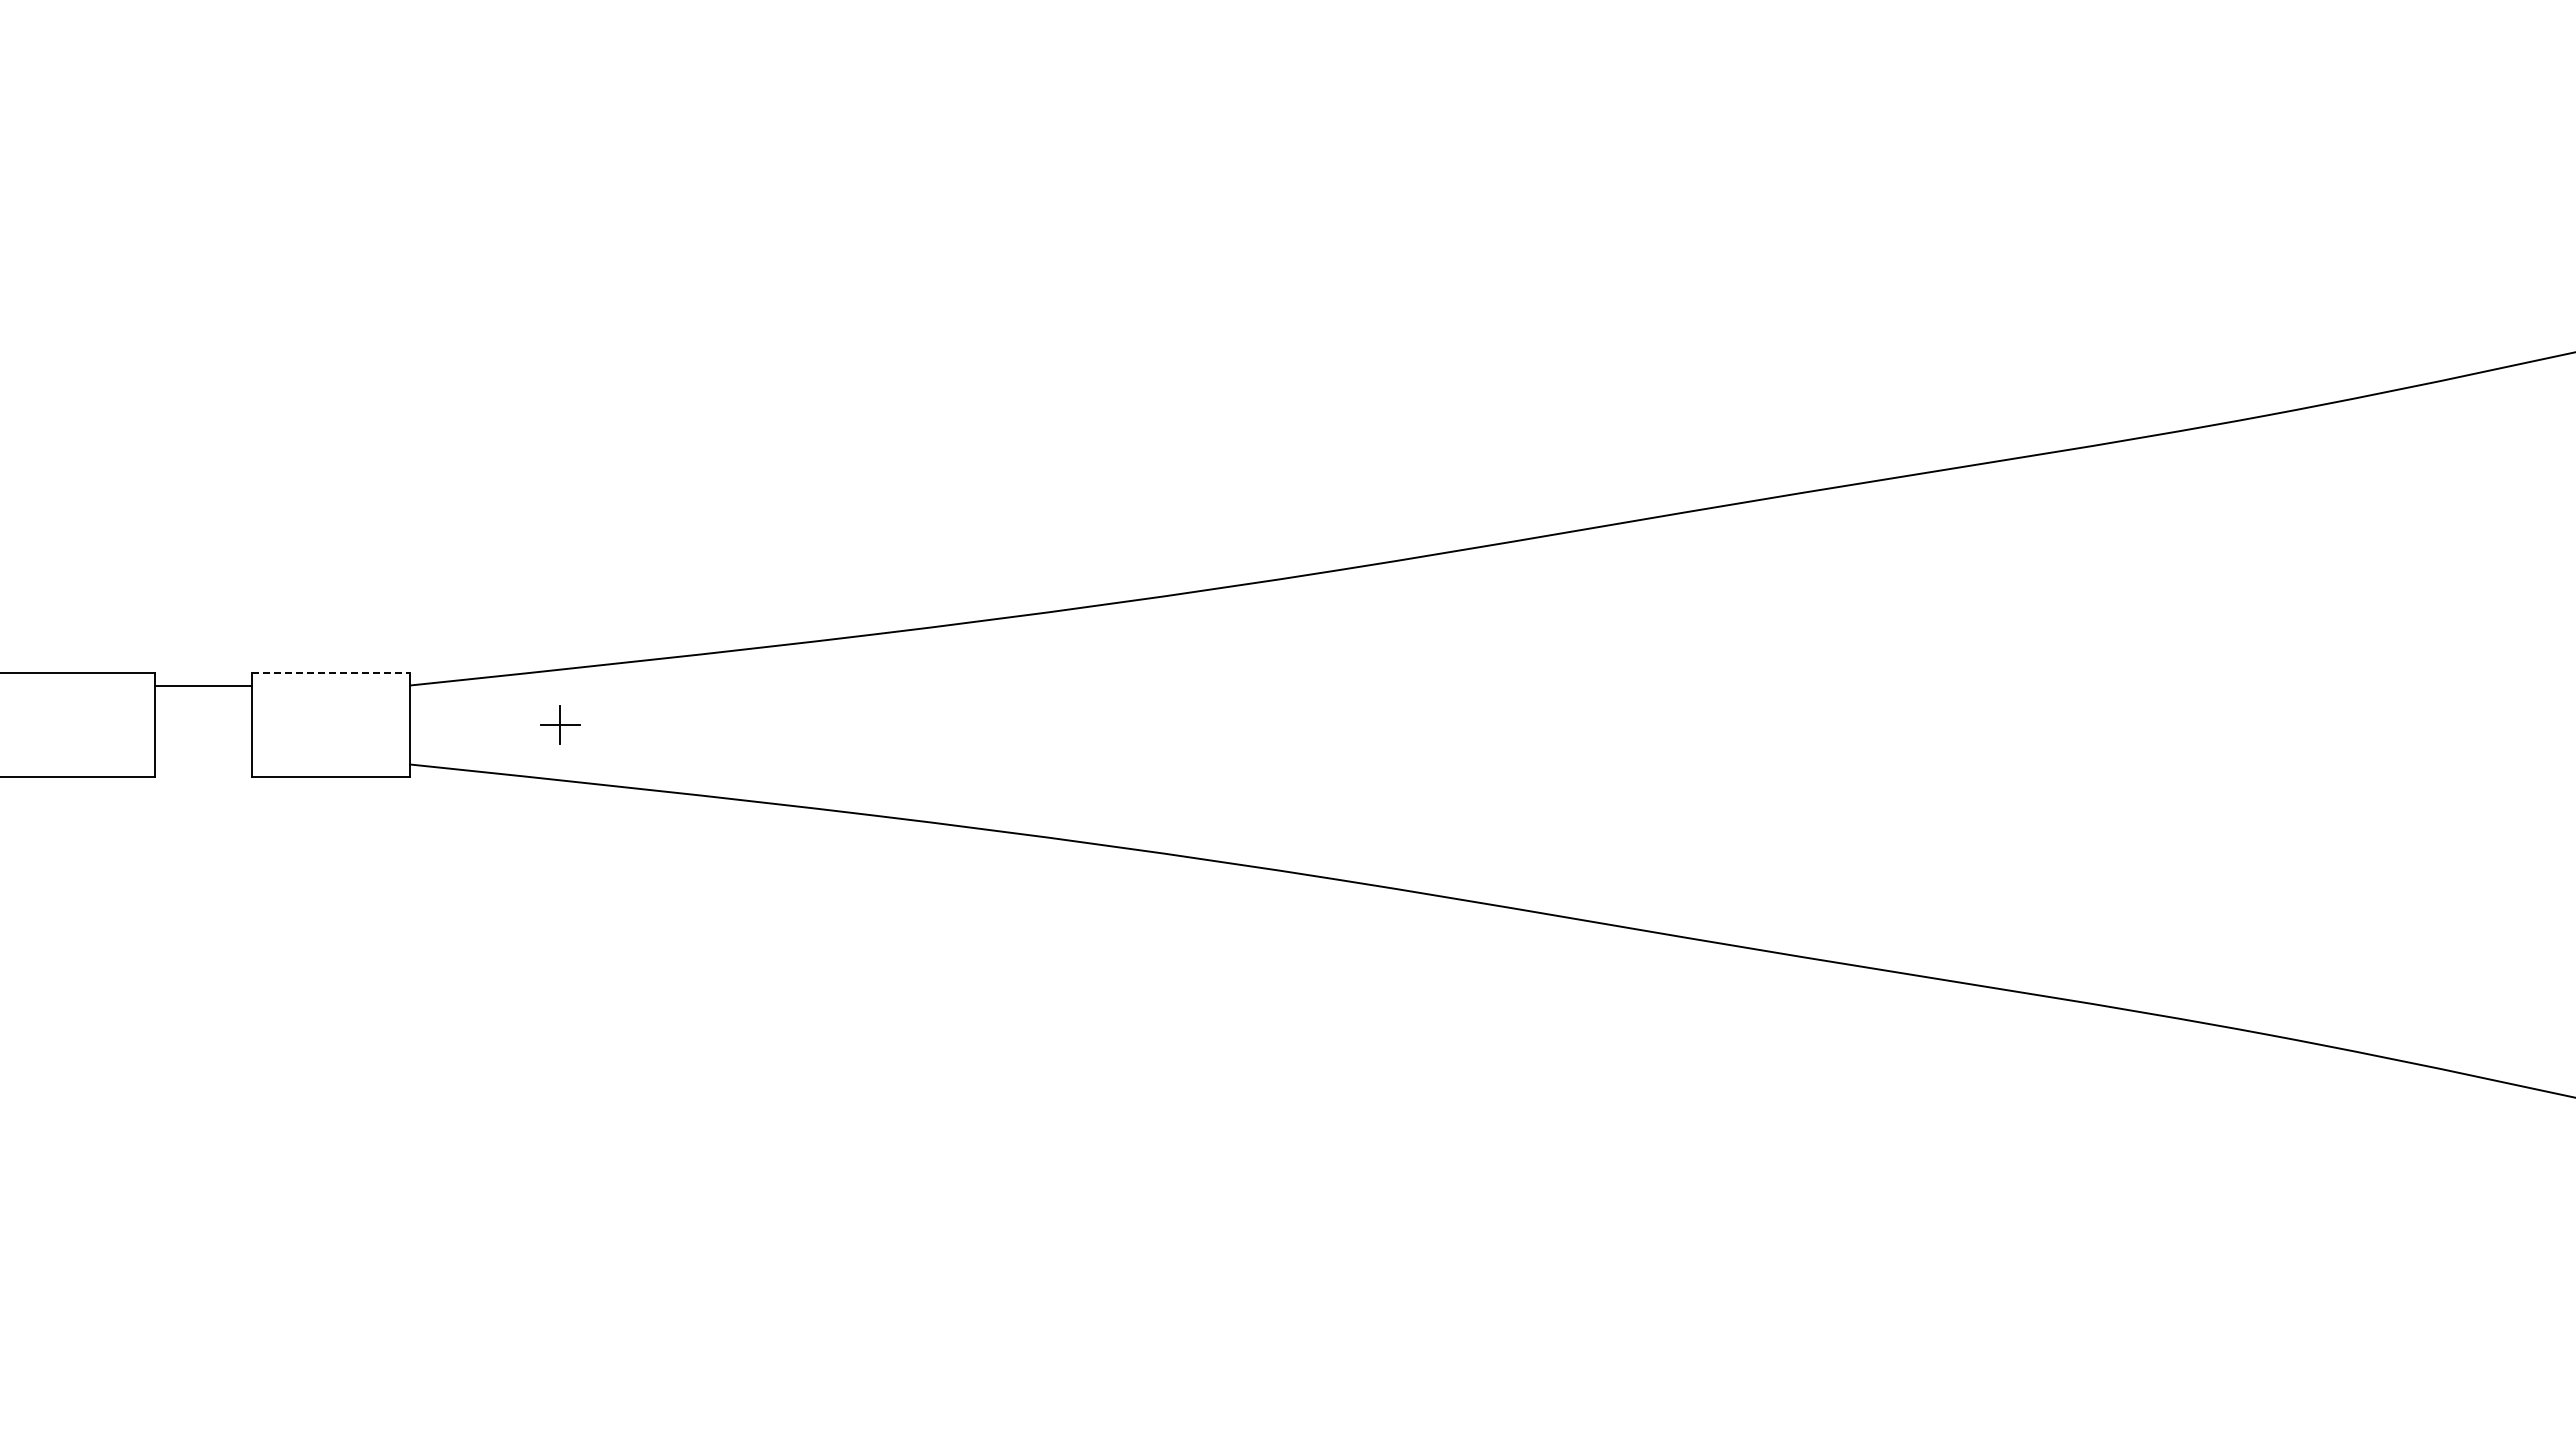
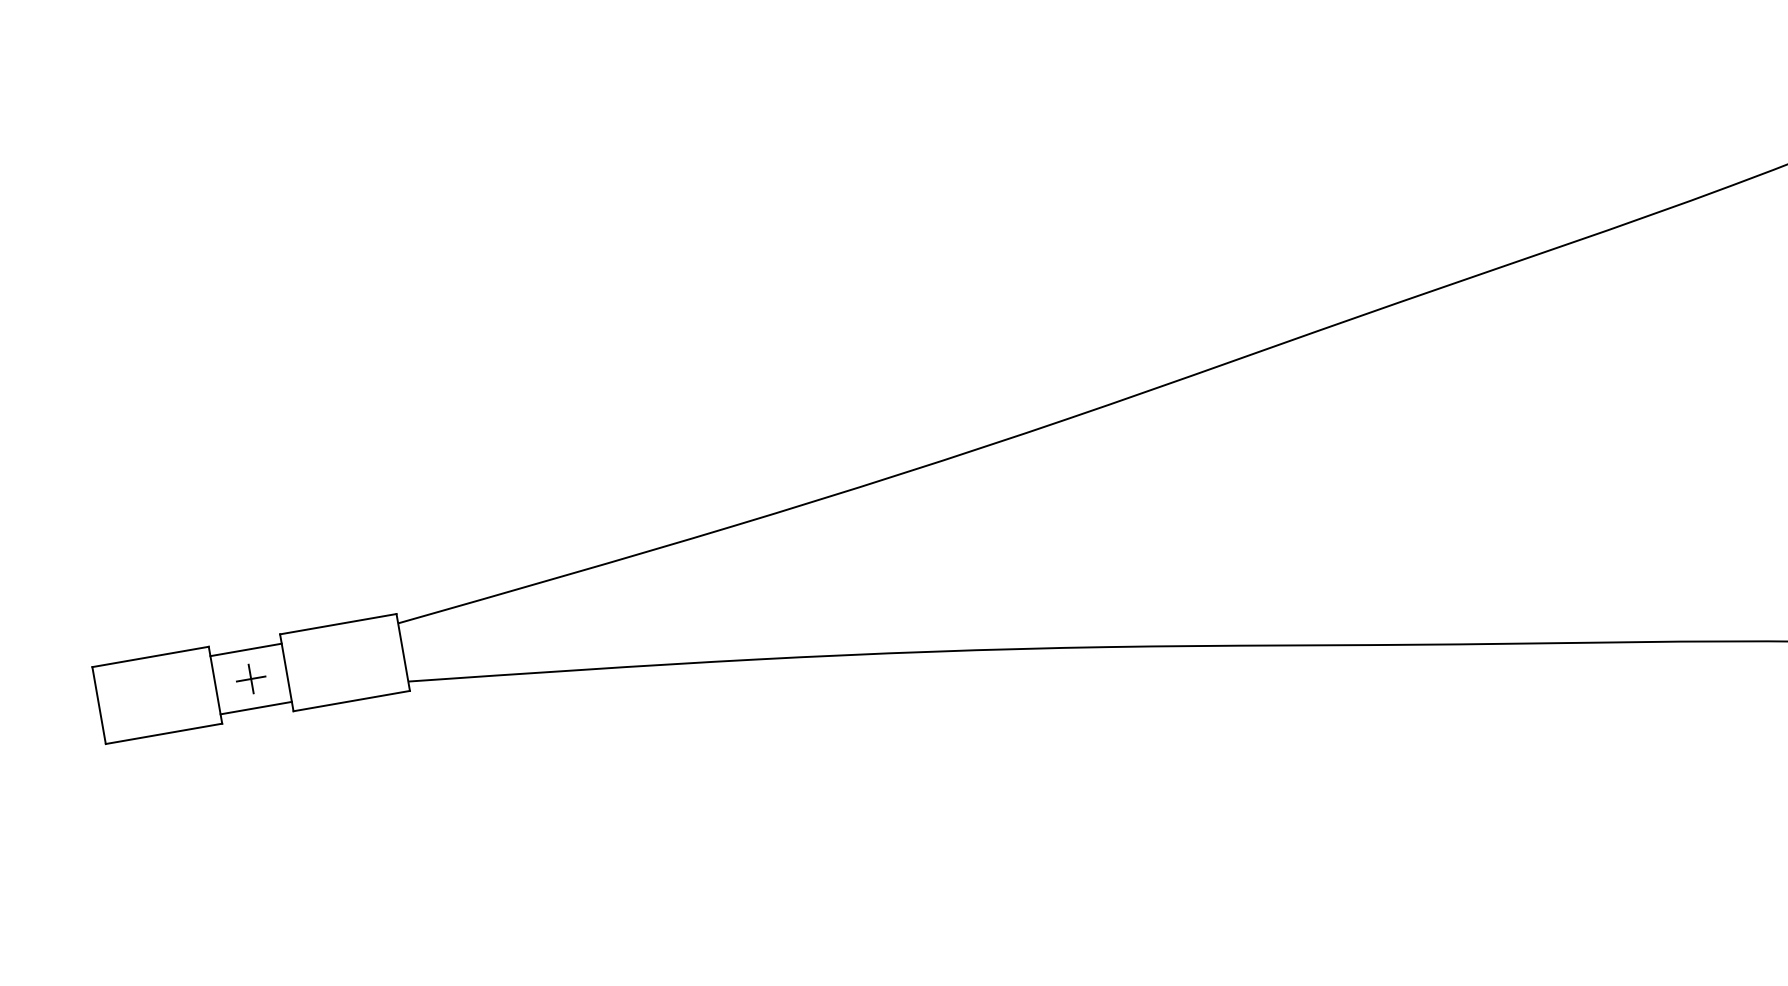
line: (330, 672) -> (338, 623), dashed -> solid
part: (560, 724) -> (251, 678), moved
line: (203, 764) -> (256, 708), added

